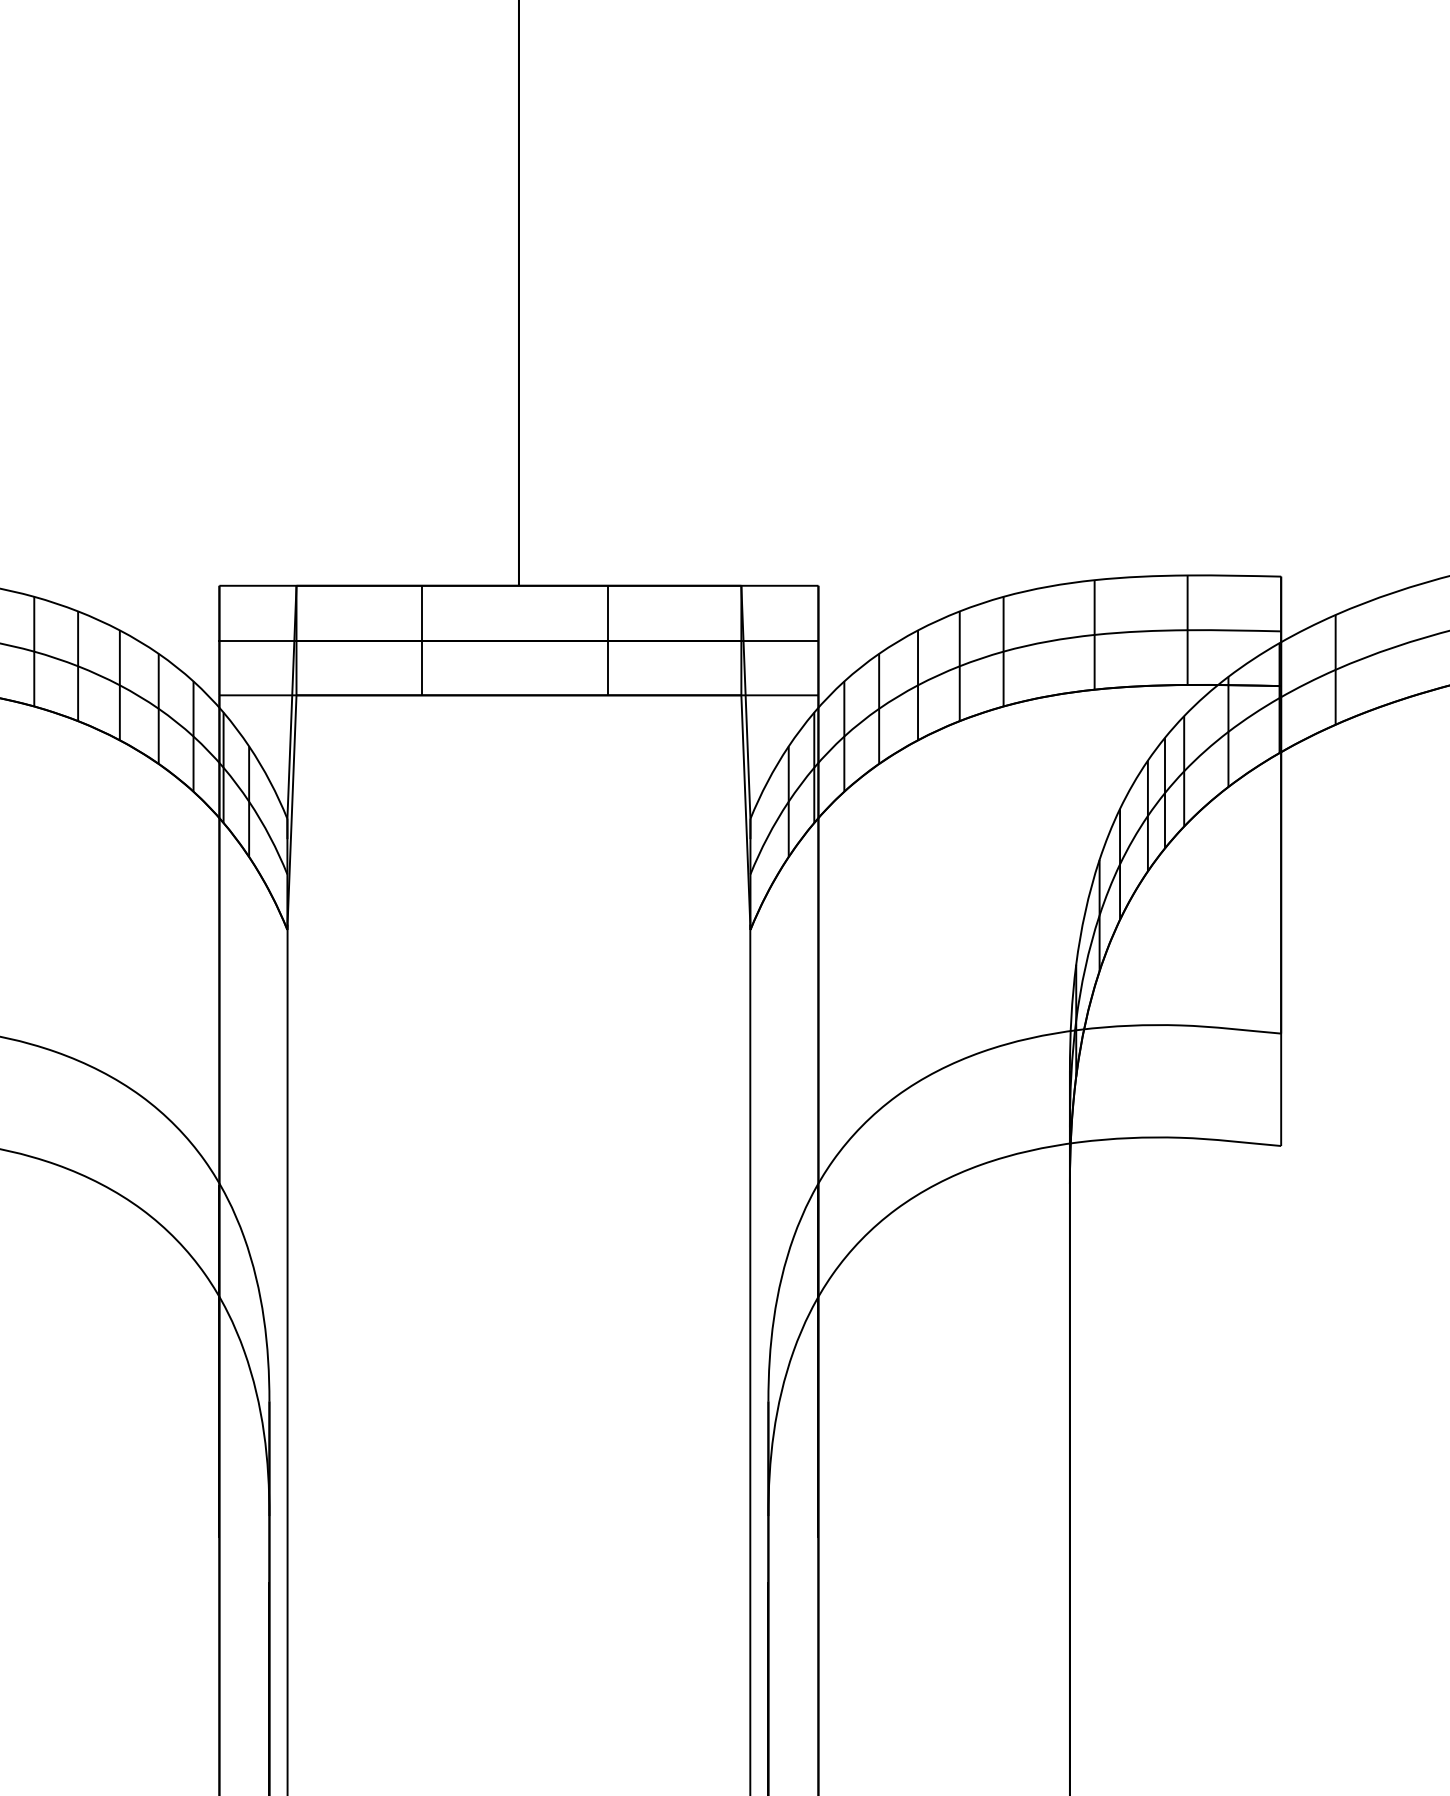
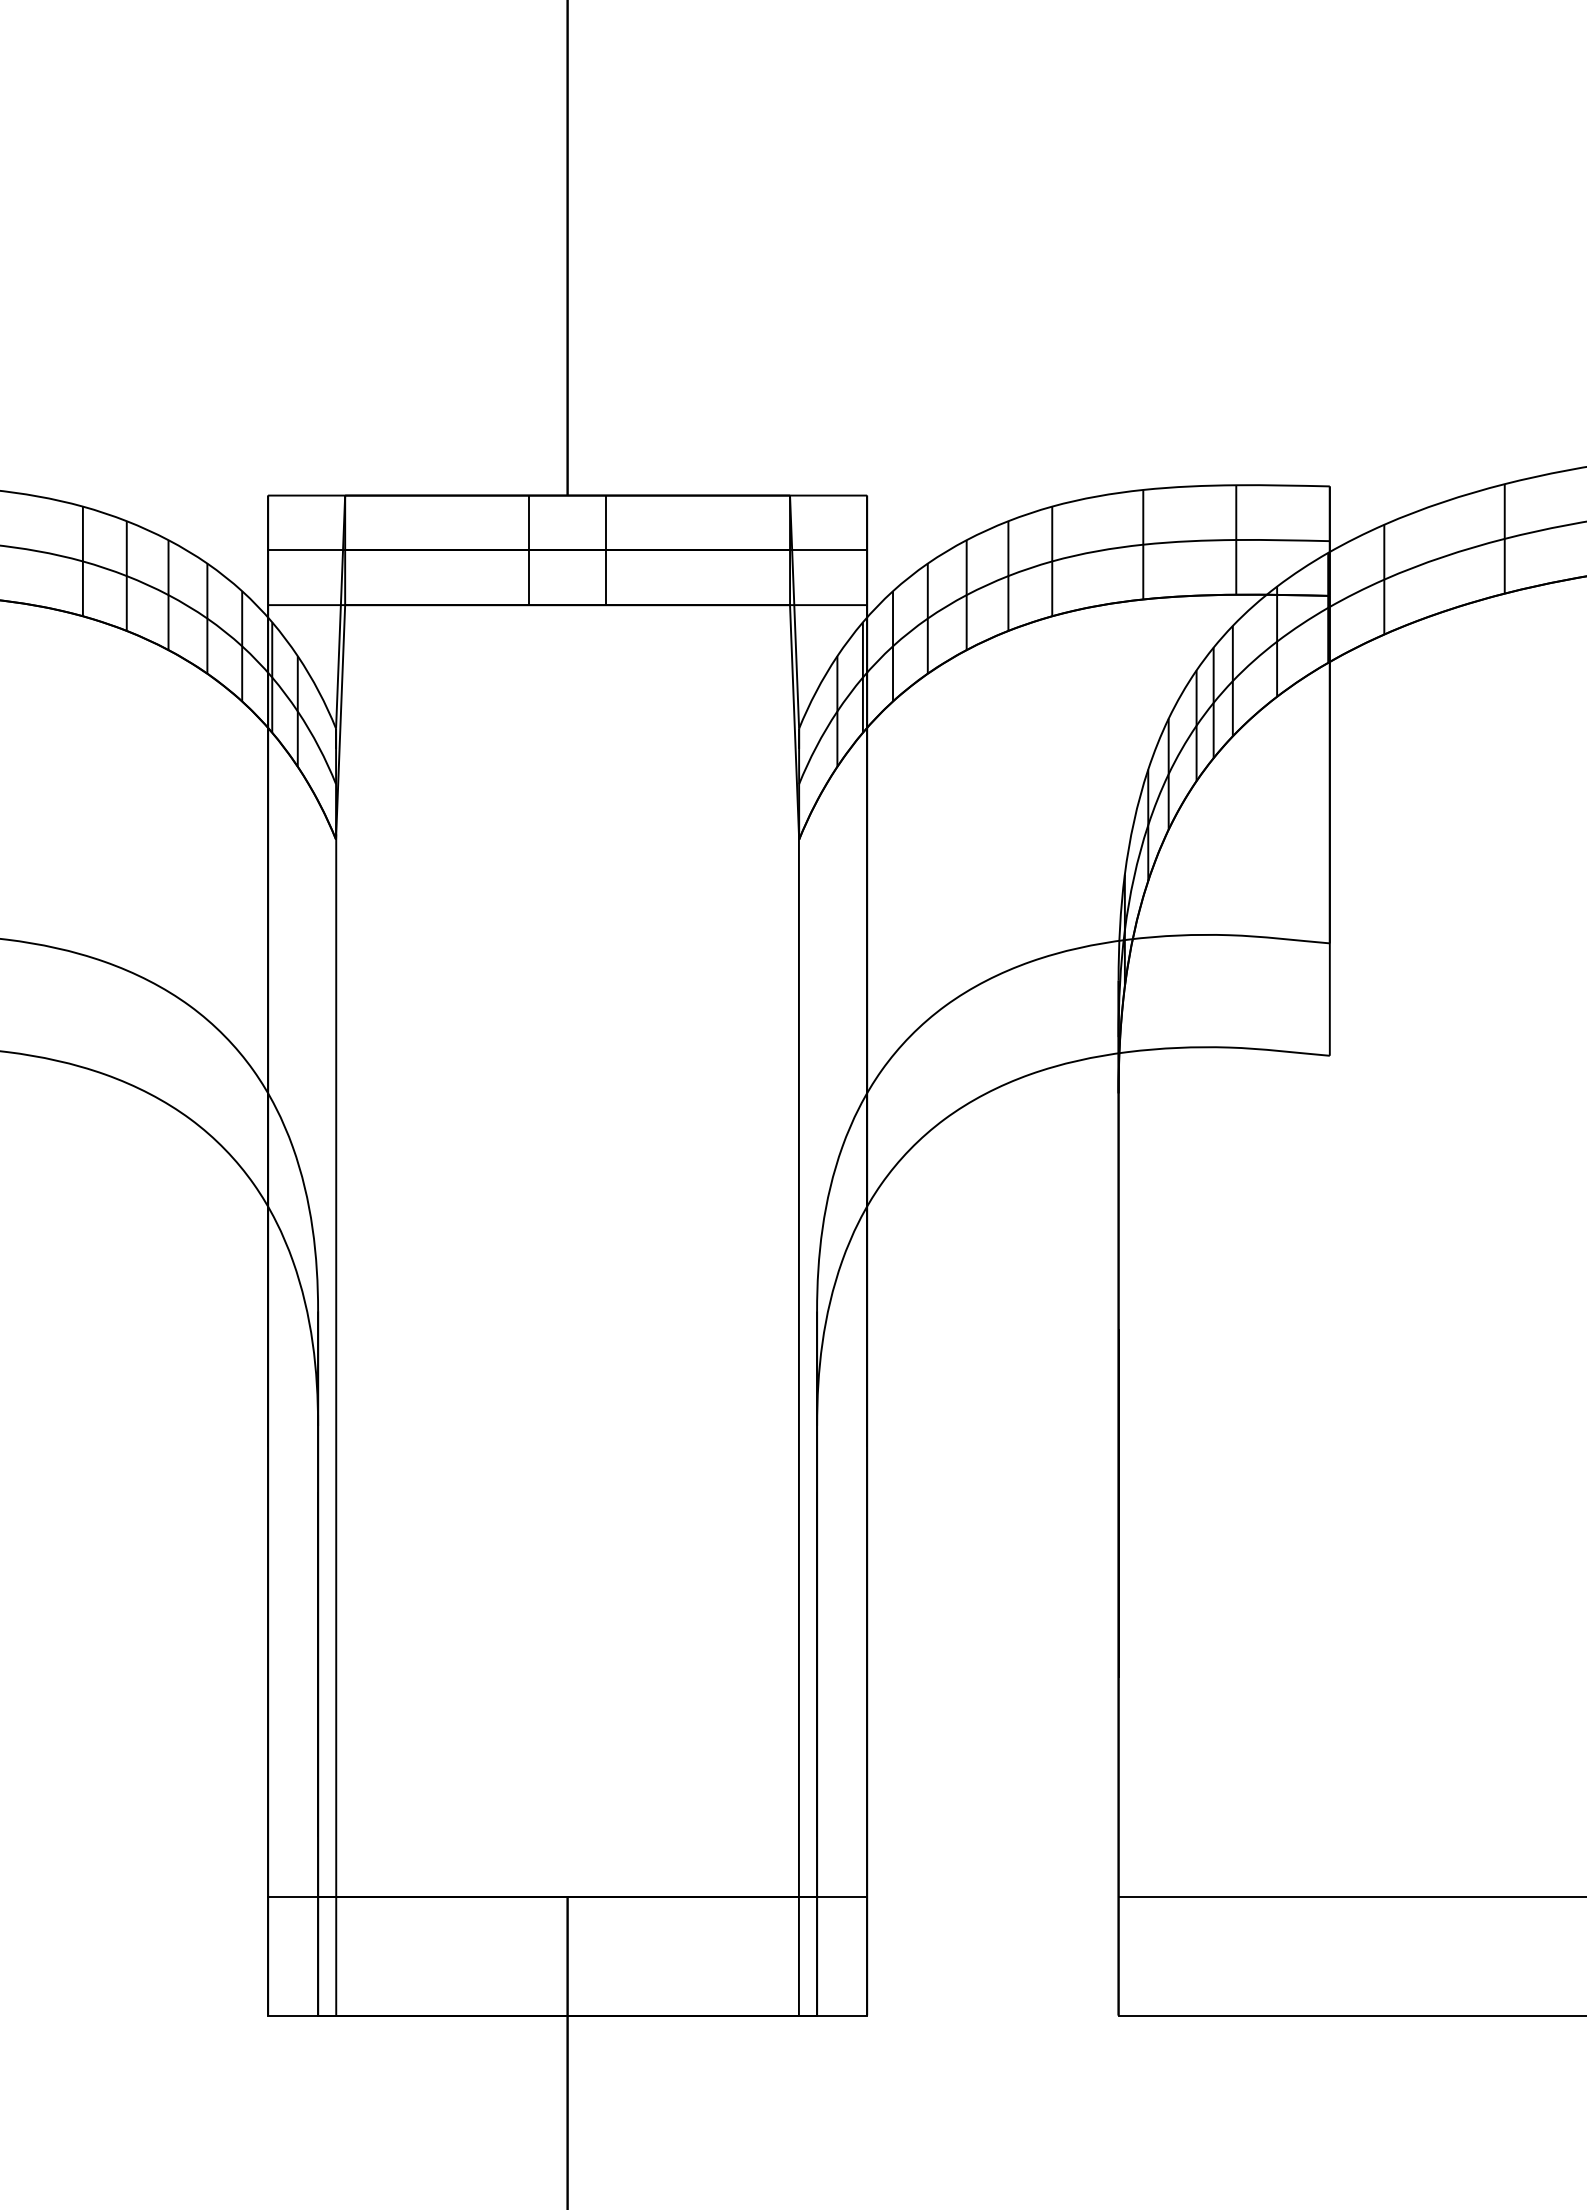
line: (422, 640) -> (529, 550), moved
line: (608, 640) -> (606, 550), moved

